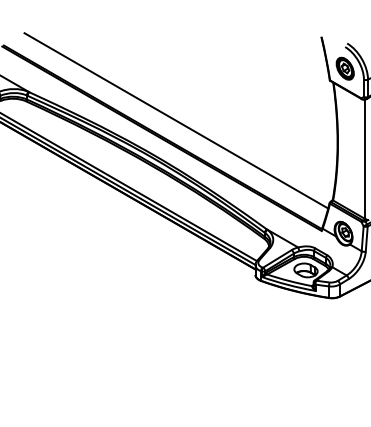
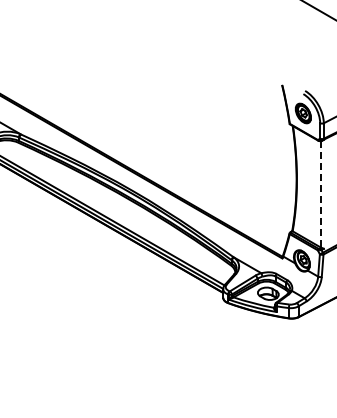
line: (176, 120) -> (152, 159), removed
line: (365, 159) -> (321, 194), solid -> dashed

